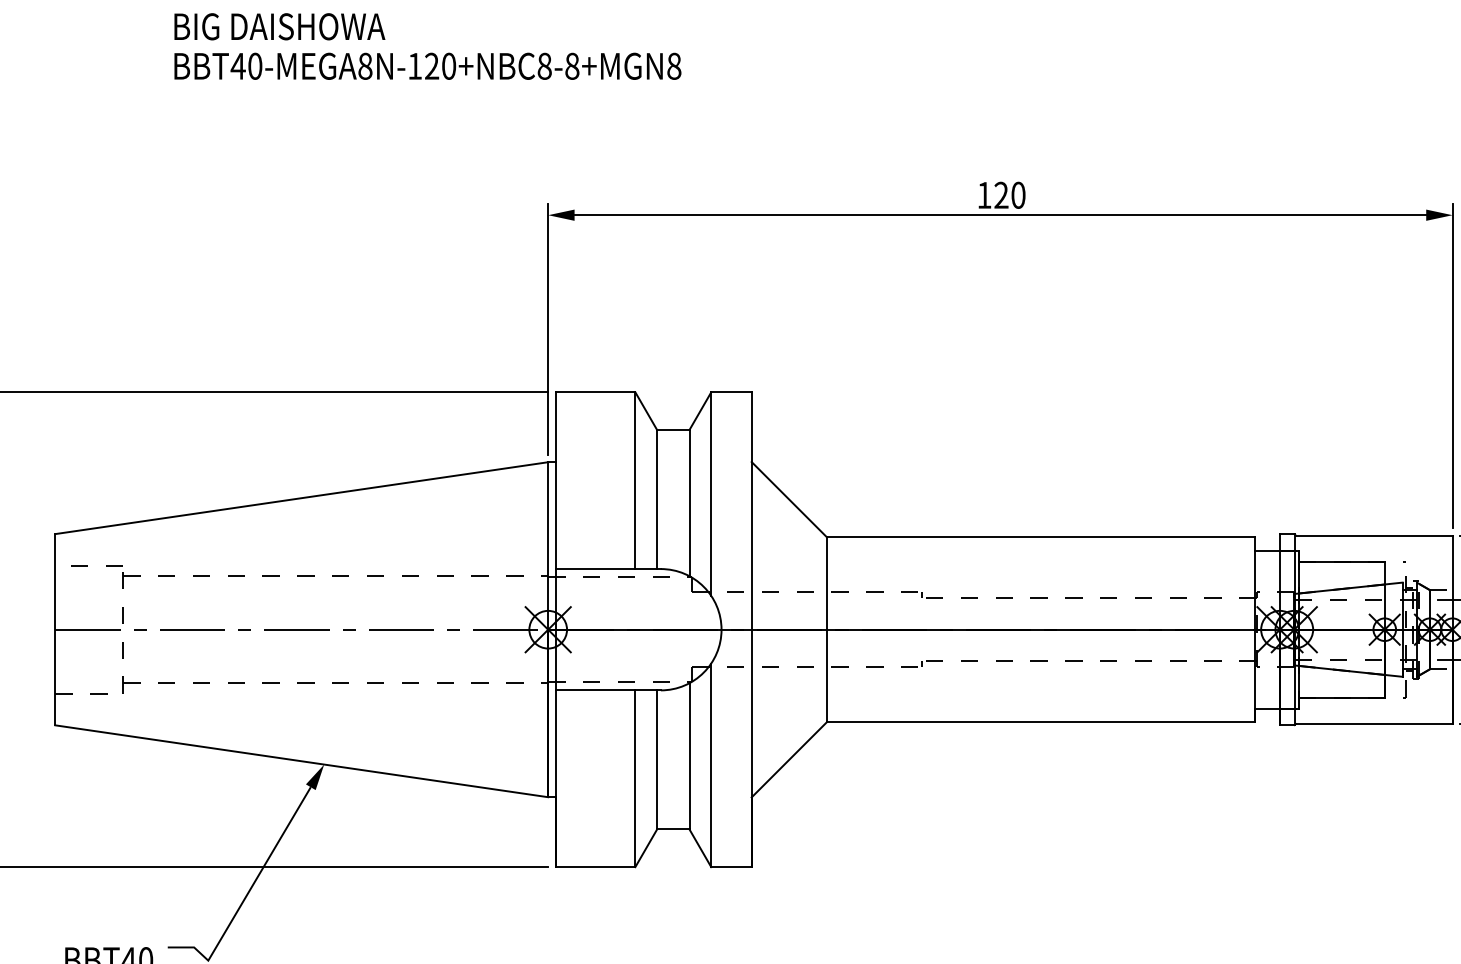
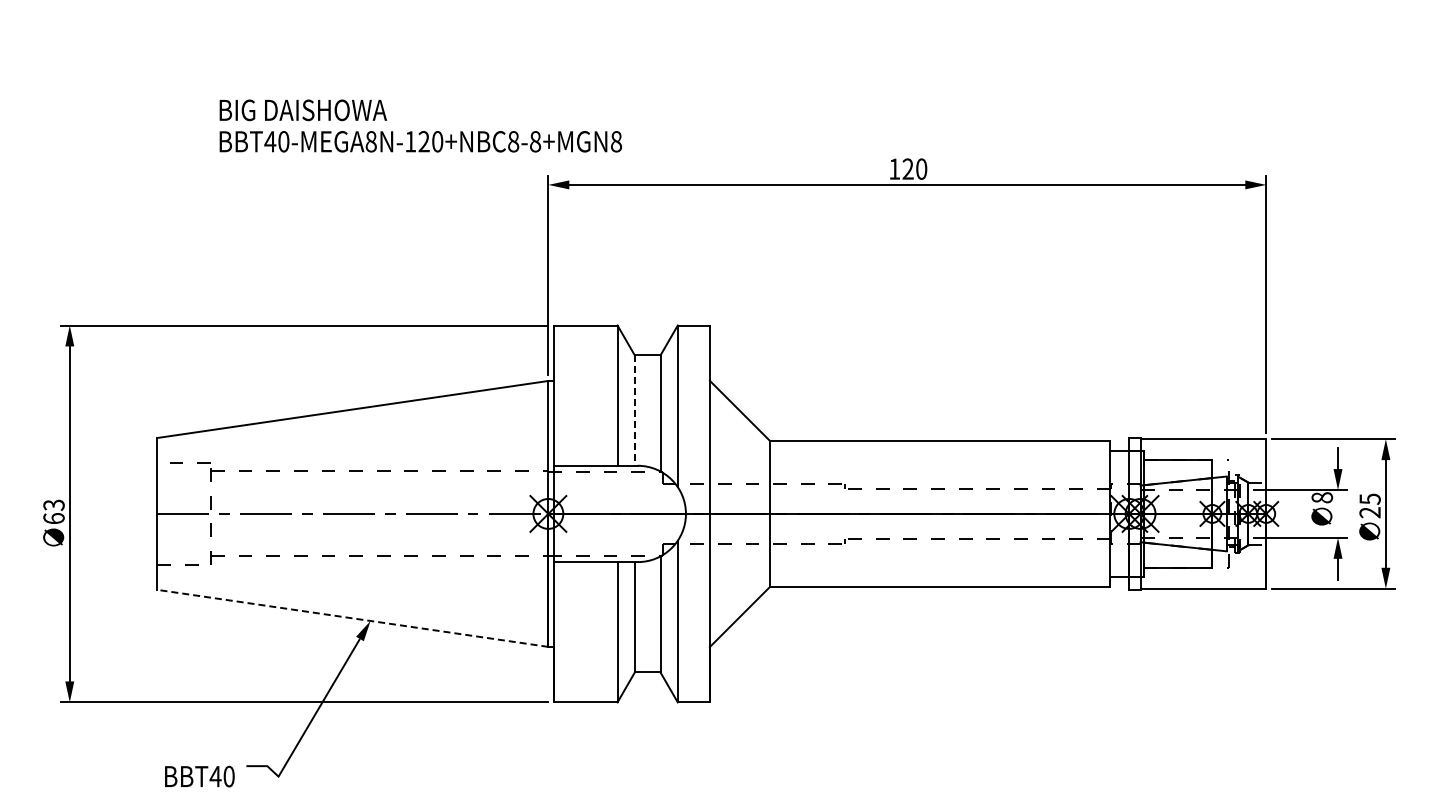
text: (427, 45) -> (420, 125), moved
line: (656, 500) -> (634, 411), solid -> dashed
line: (301, 761) -> (352, 618), solid -> dashed

